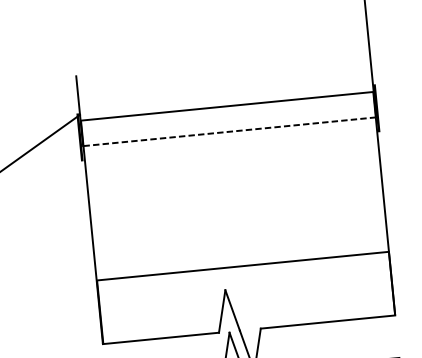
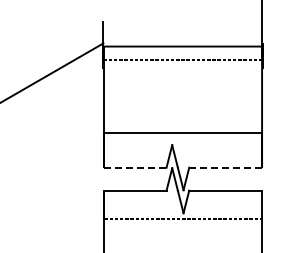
line: (329, 321) -> (226, 167), solid -> dashed
line: (161, 337) -> (135, 167), solid -> dashed

